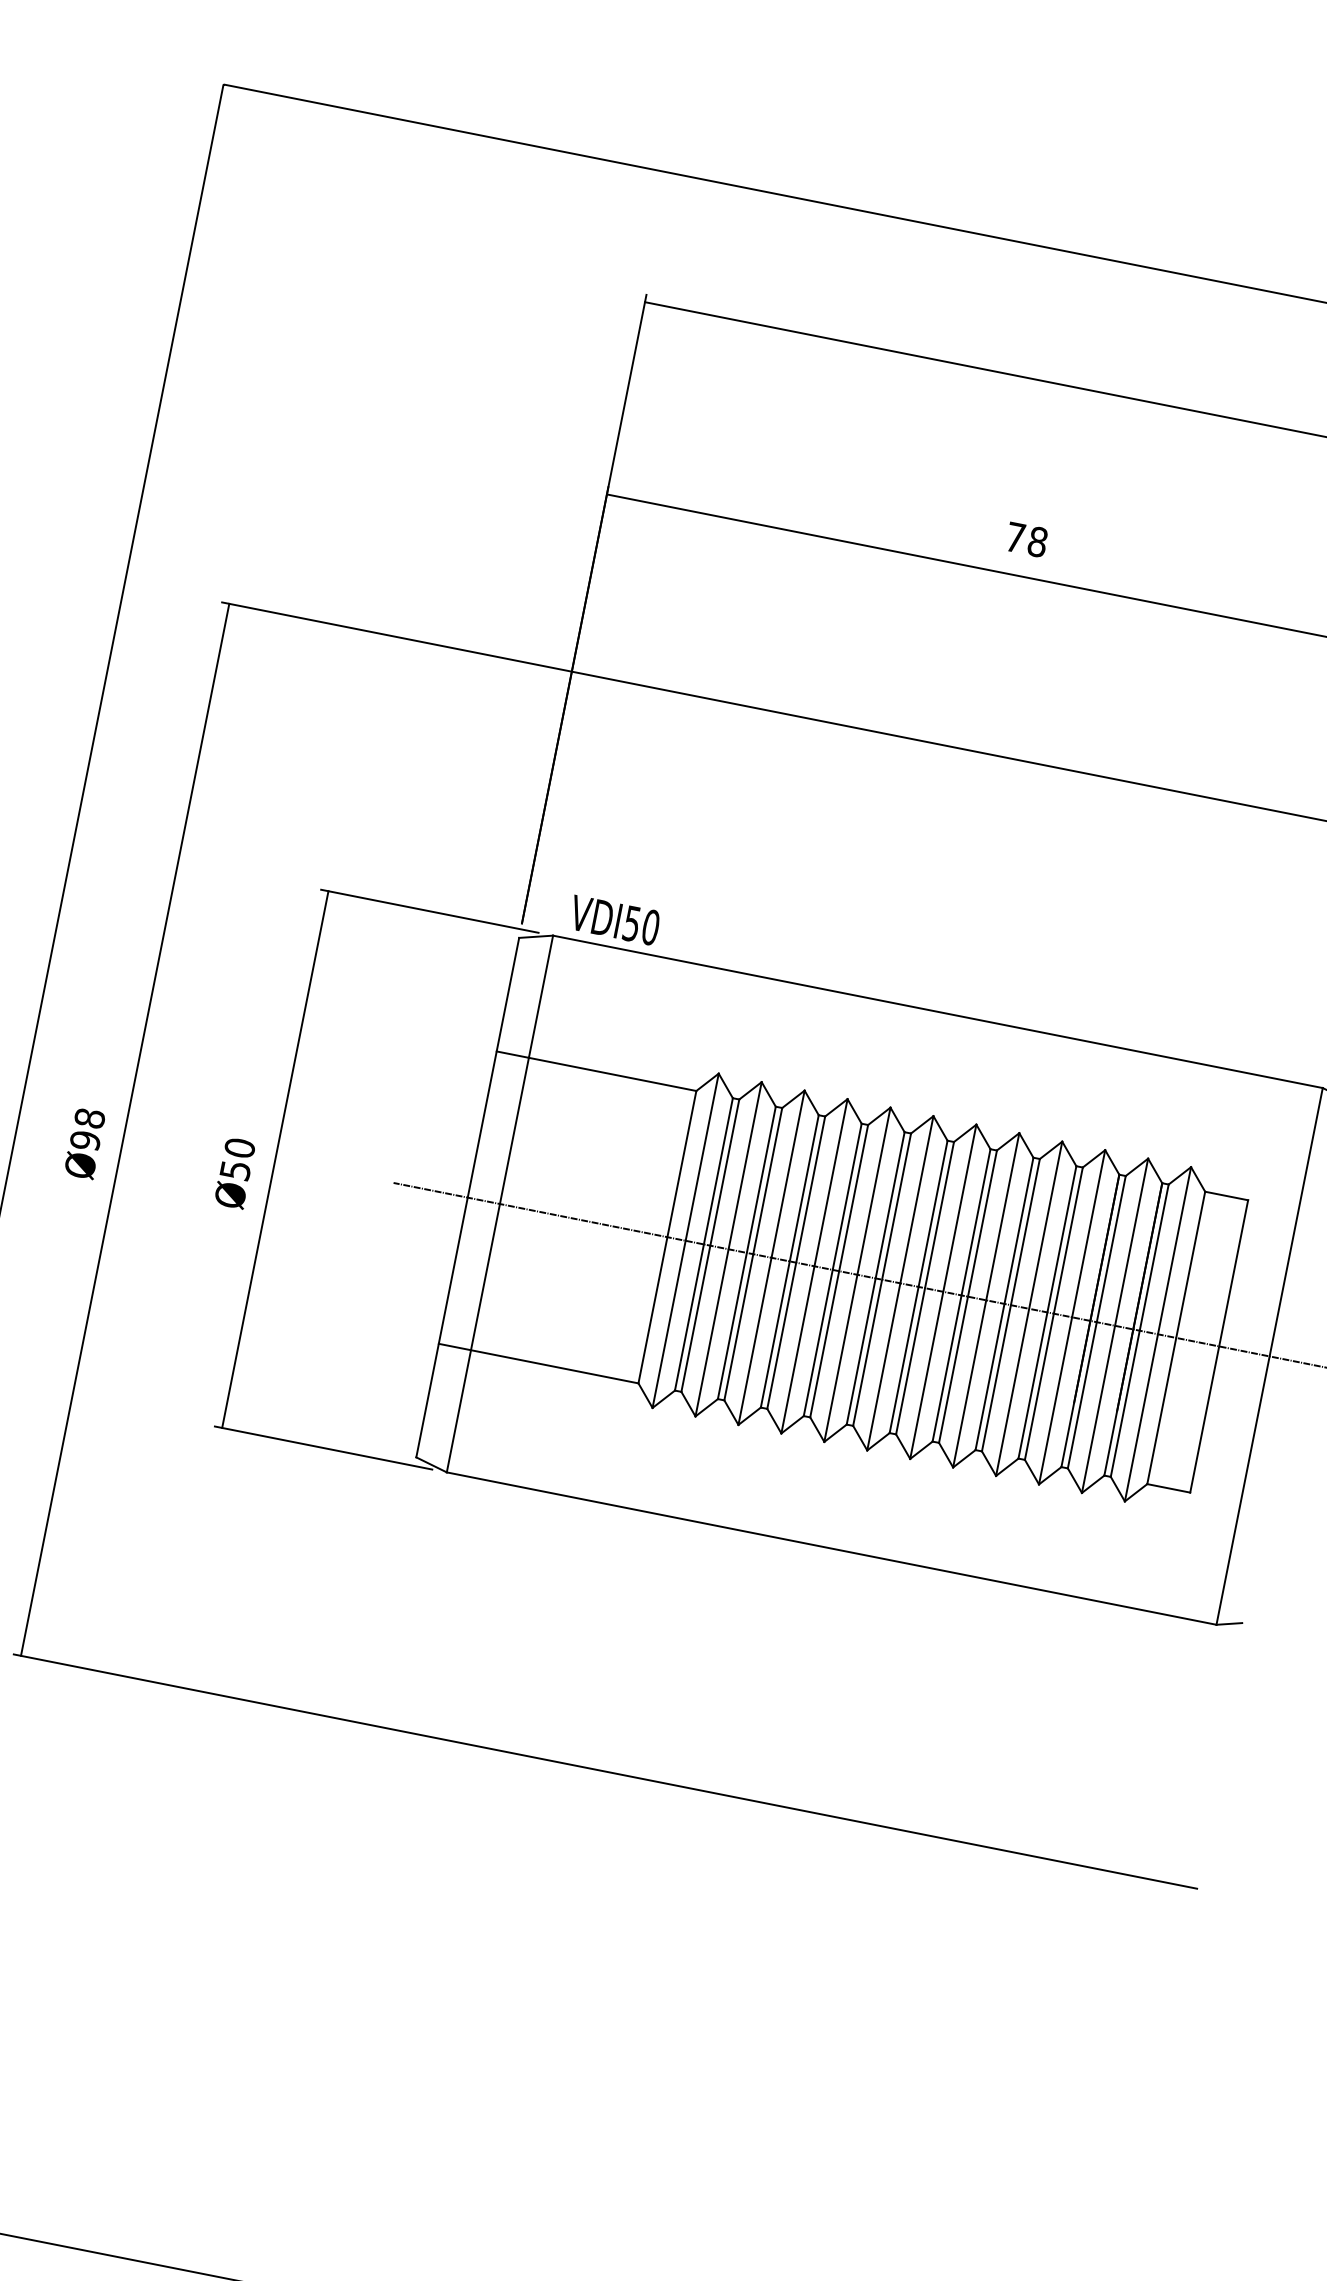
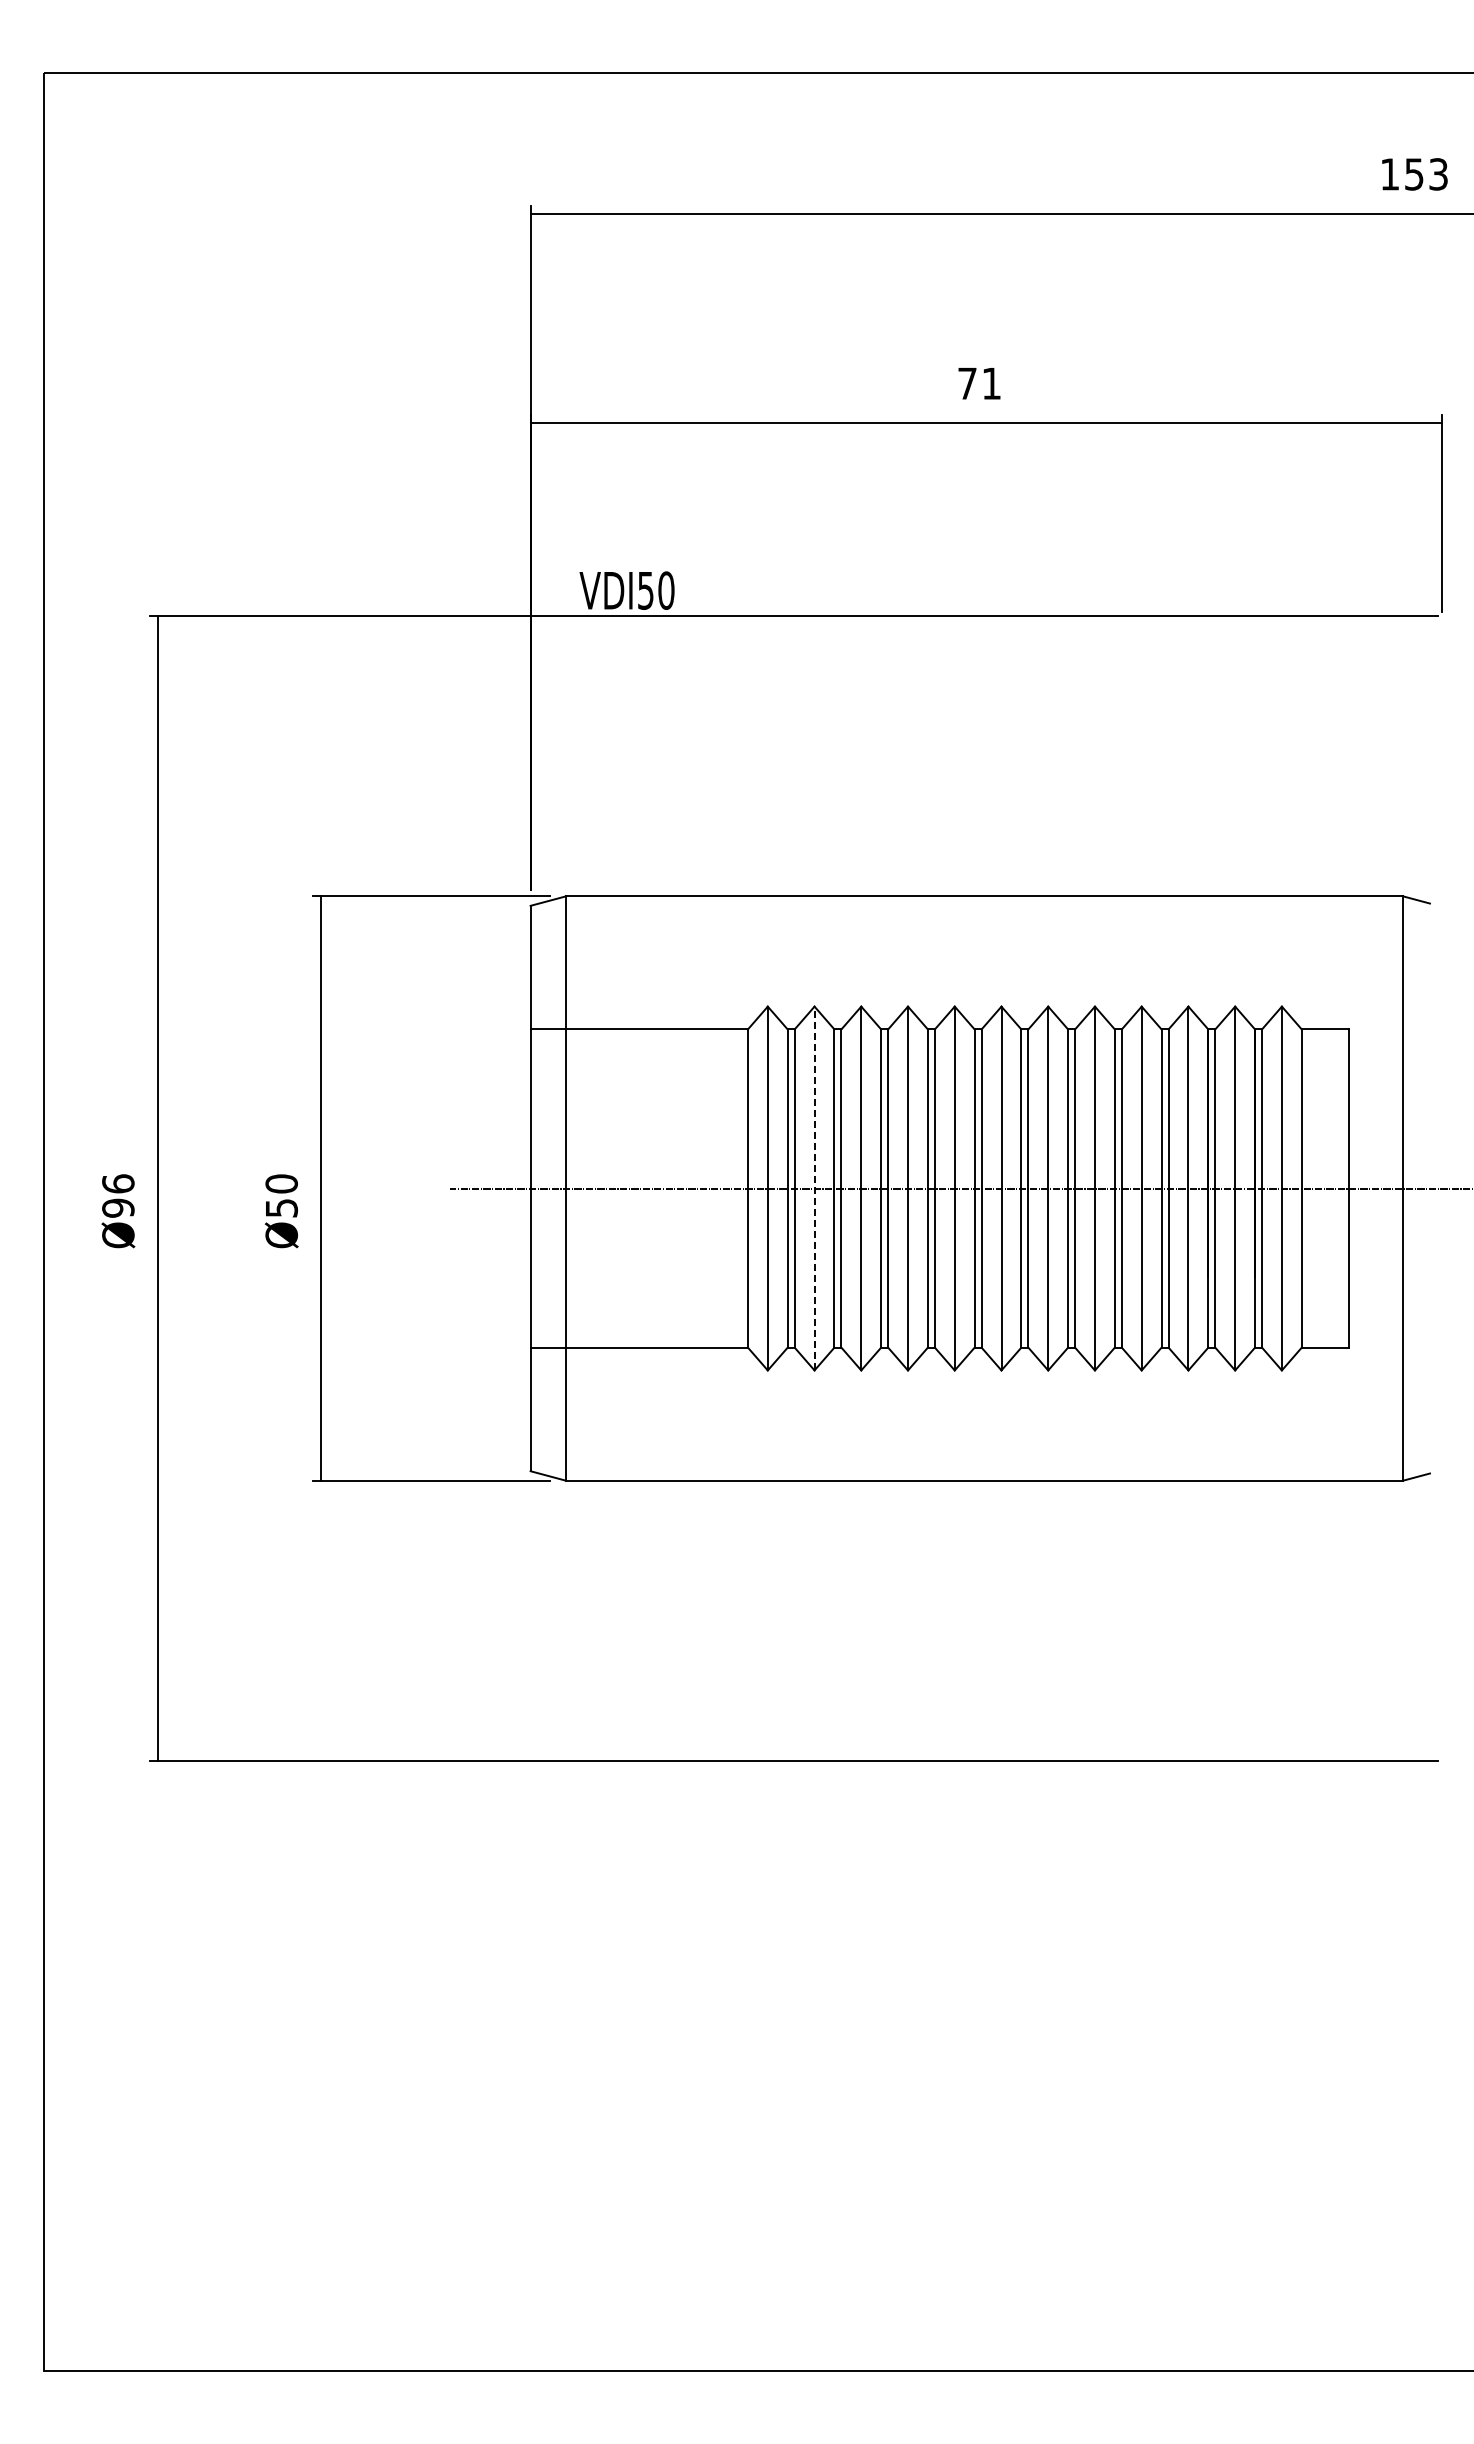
text: (1037, 541) -> (991, 383), 78 -> 71
text: (614, 920) -> (626, 590), moved
text: (90, 1118) -> (118, 1183), Ø98 -> Ø96
line: (728, 1249) -> (814, 1188), solid -> dashed

